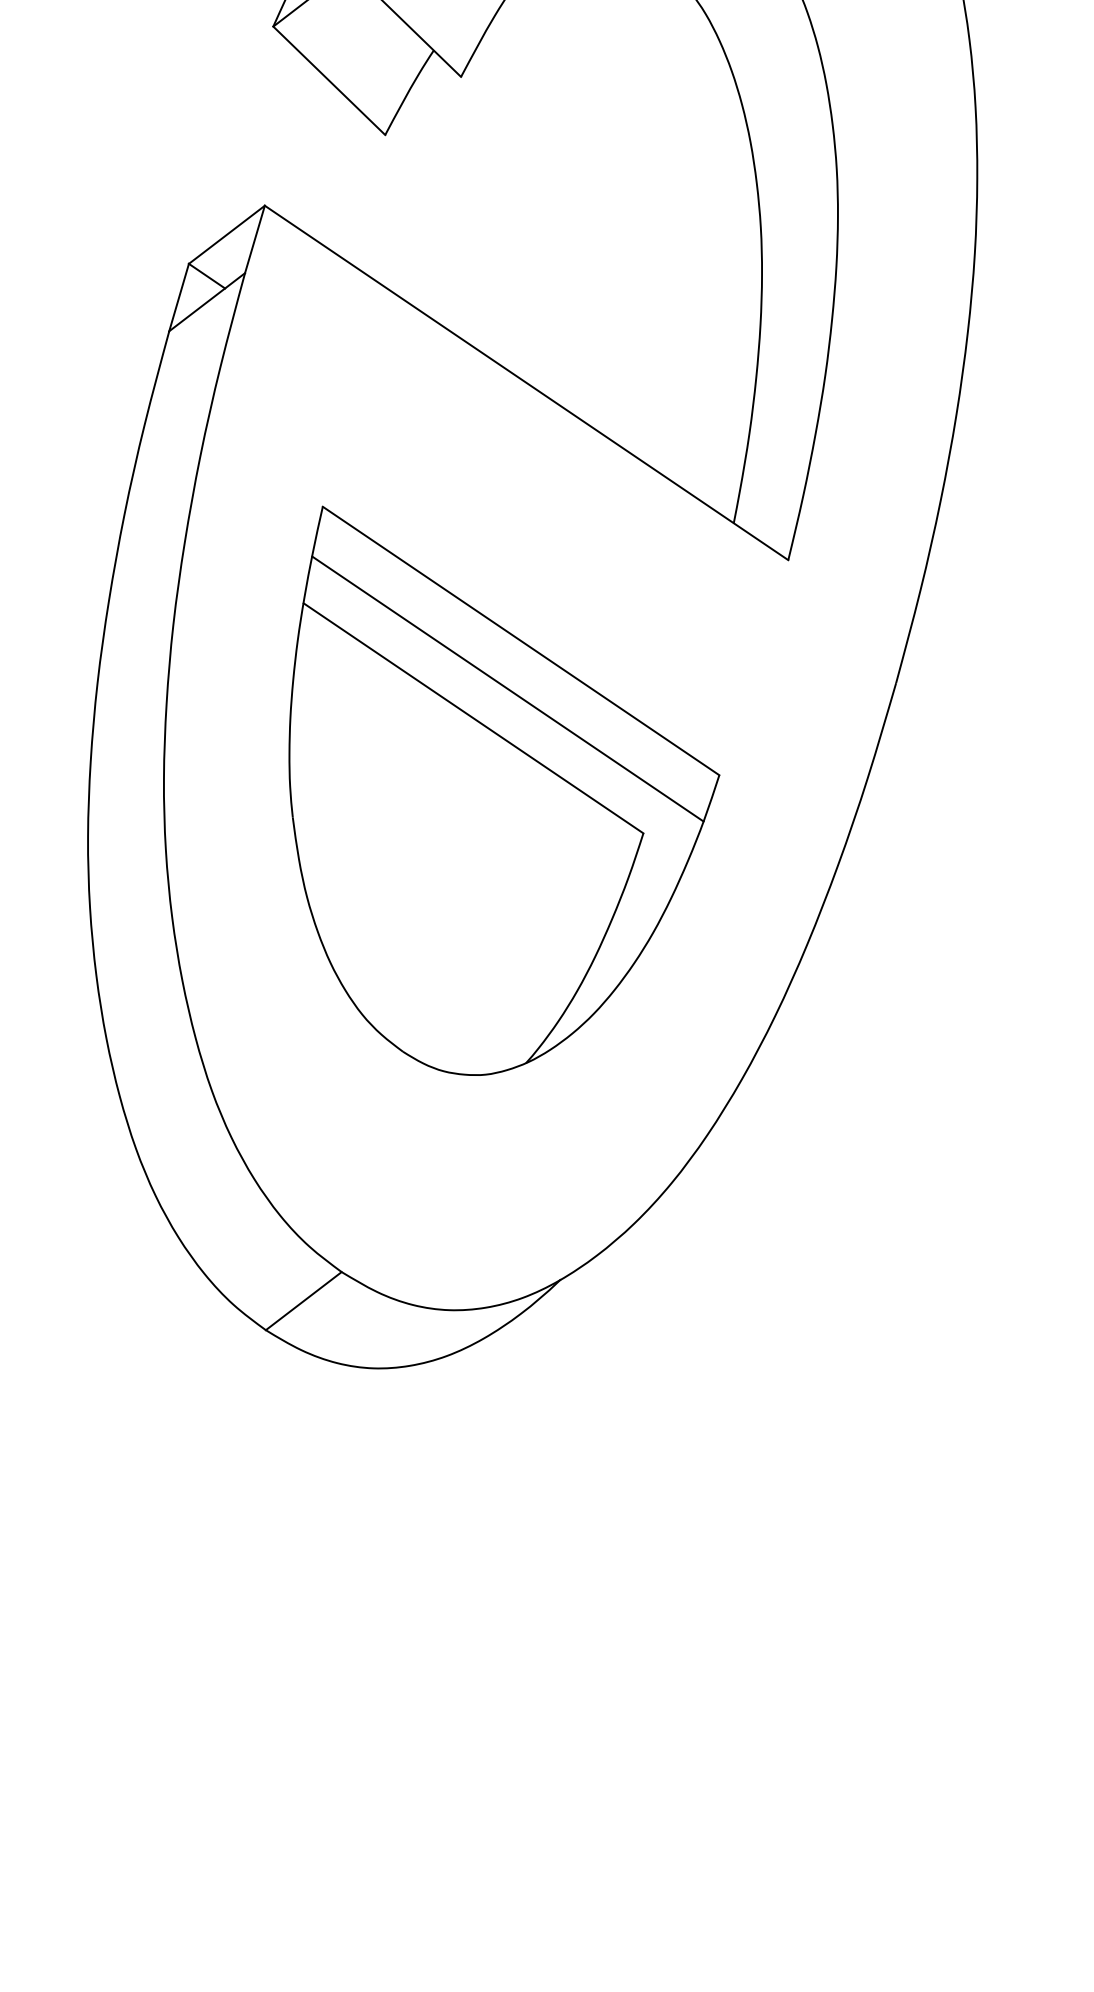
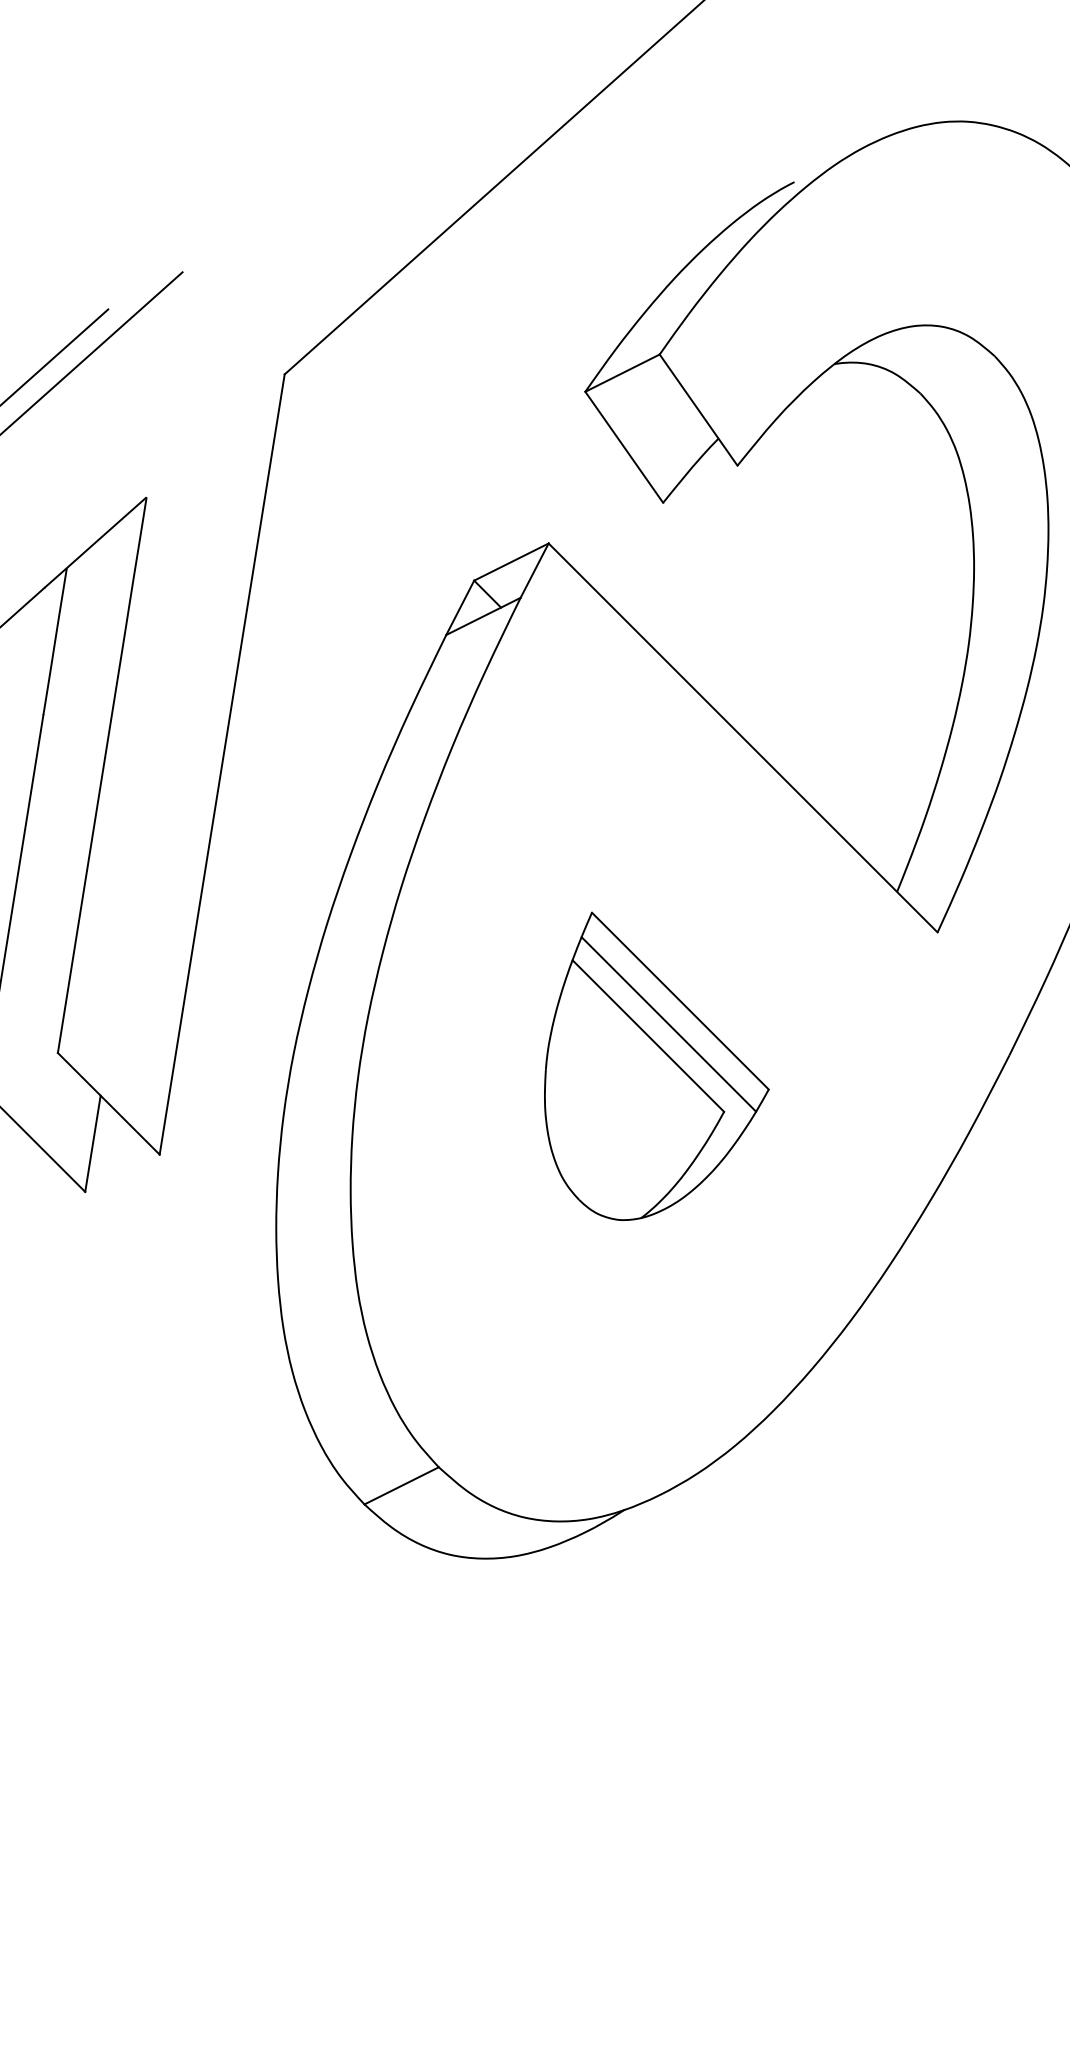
part: (500, 772) -> (656, 1066), size x0.6

